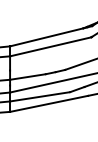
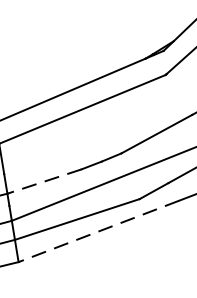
line: (27, 77) -> (43, 182), solid -> dashed
line: (49, 103) -> (99, 230), solid -> dashed

